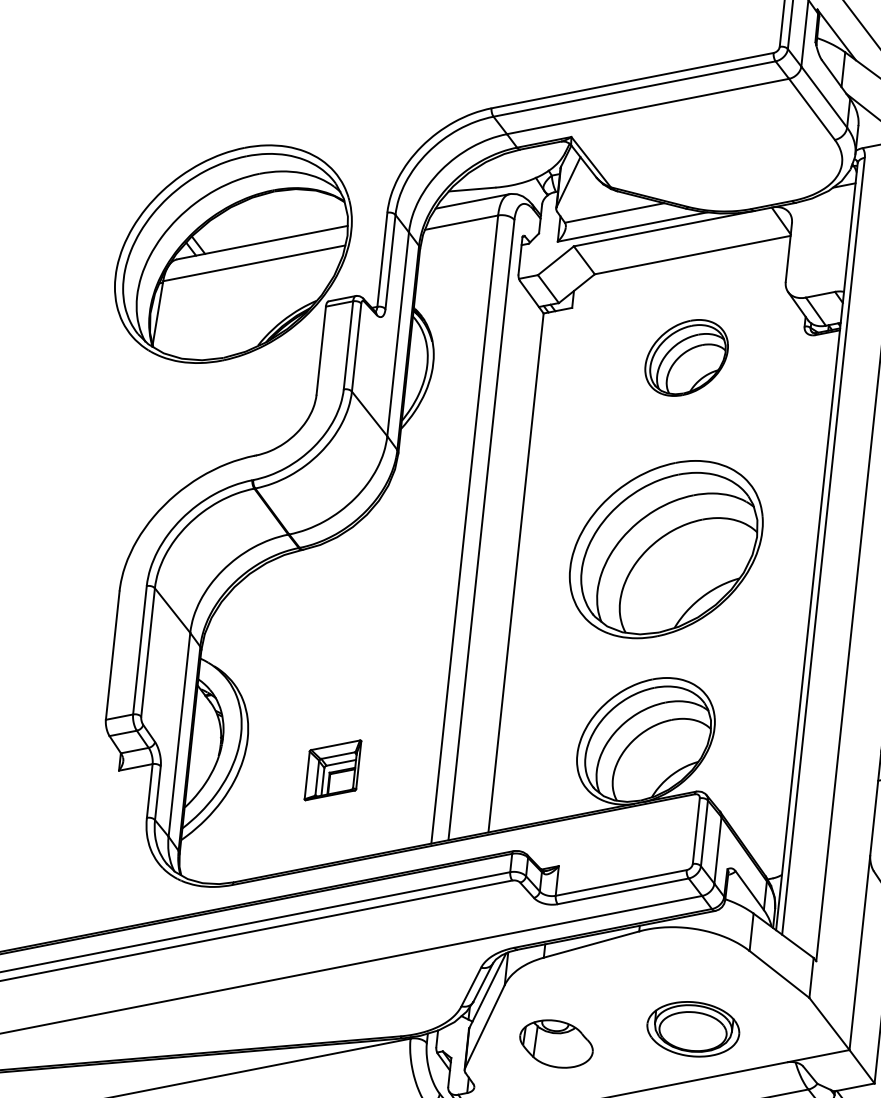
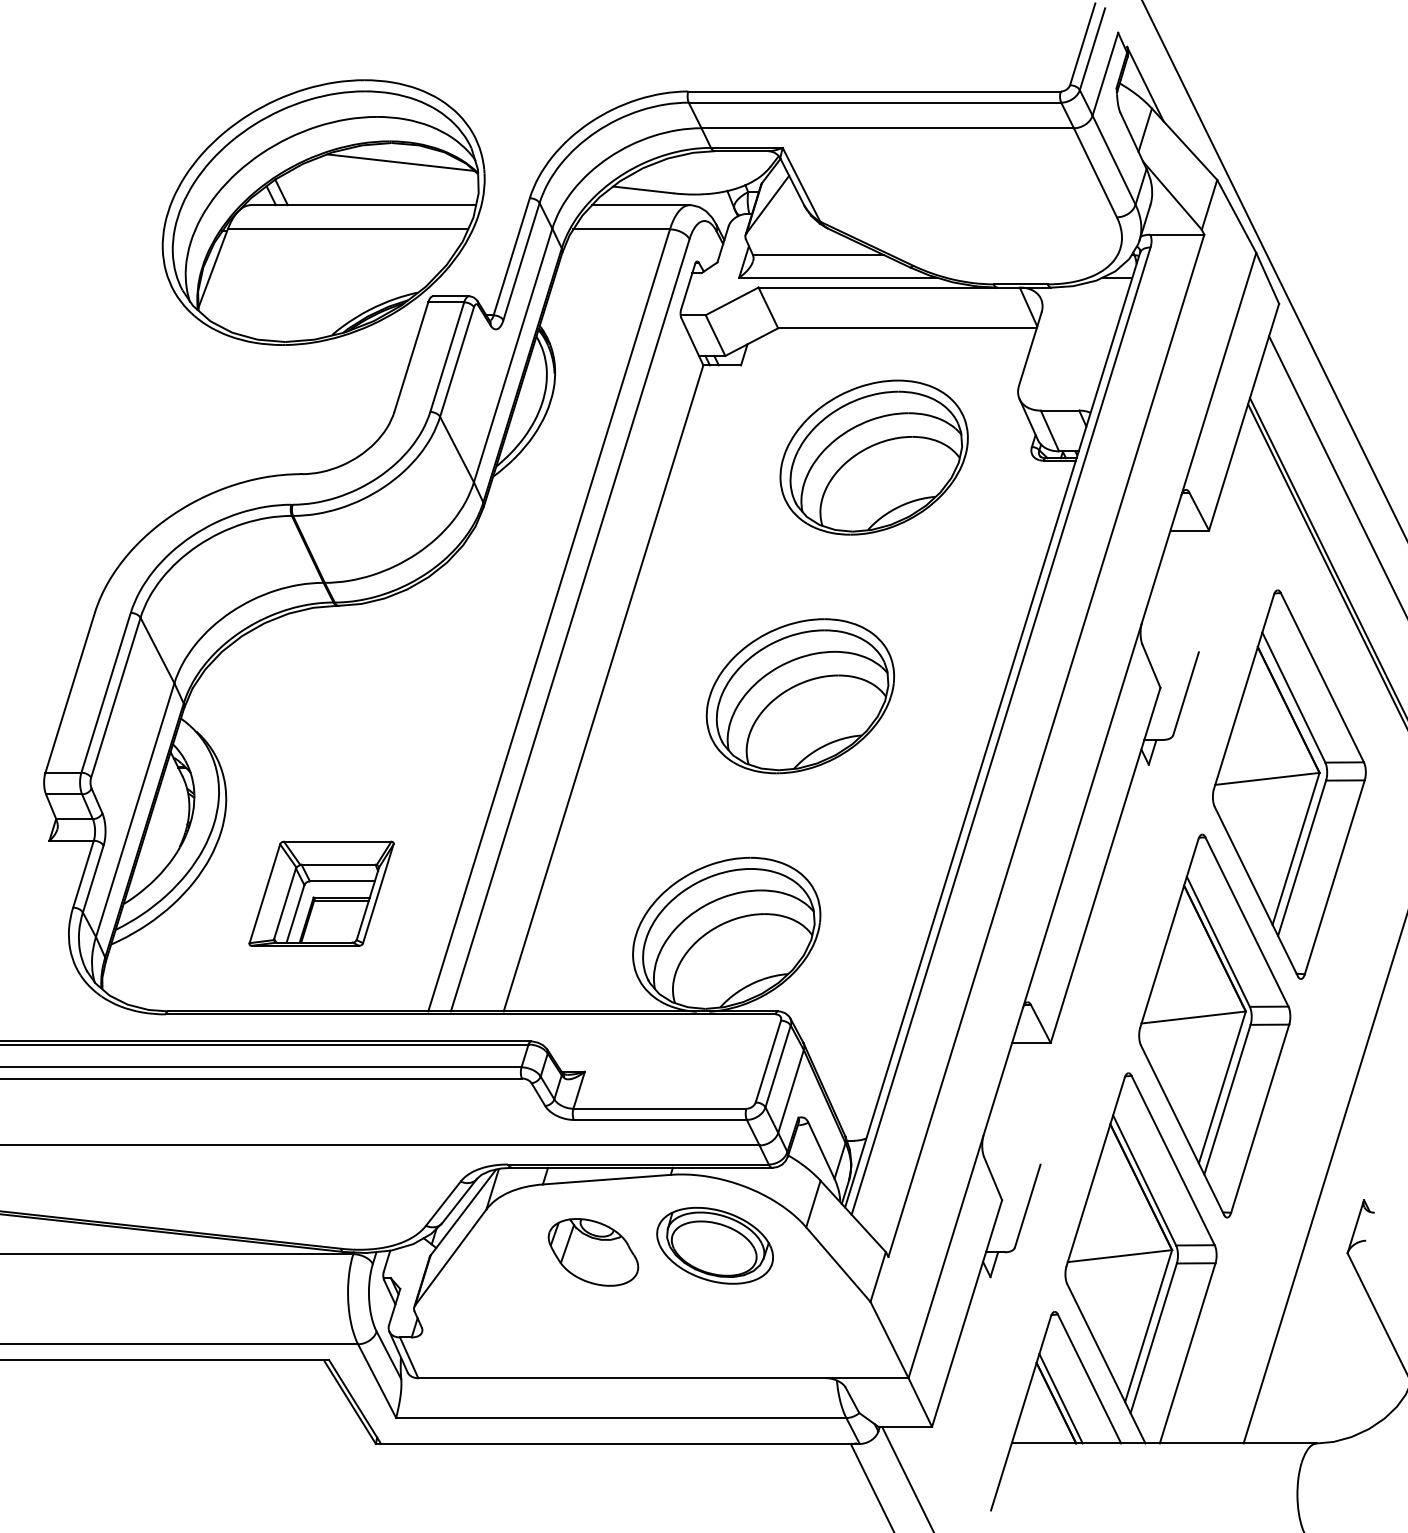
line: (284, 204) -> (400, 162), added
part: (686, 357) -> (873, 457), size x1.67
part: (666, 549) -> (800, 696), size x0.71
part: (332, 770) -> (321, 893), size x1.67
part: (692, 1029) -> (714, 1245), moved
part: (556, 1044) -> (593, 1252), moved

